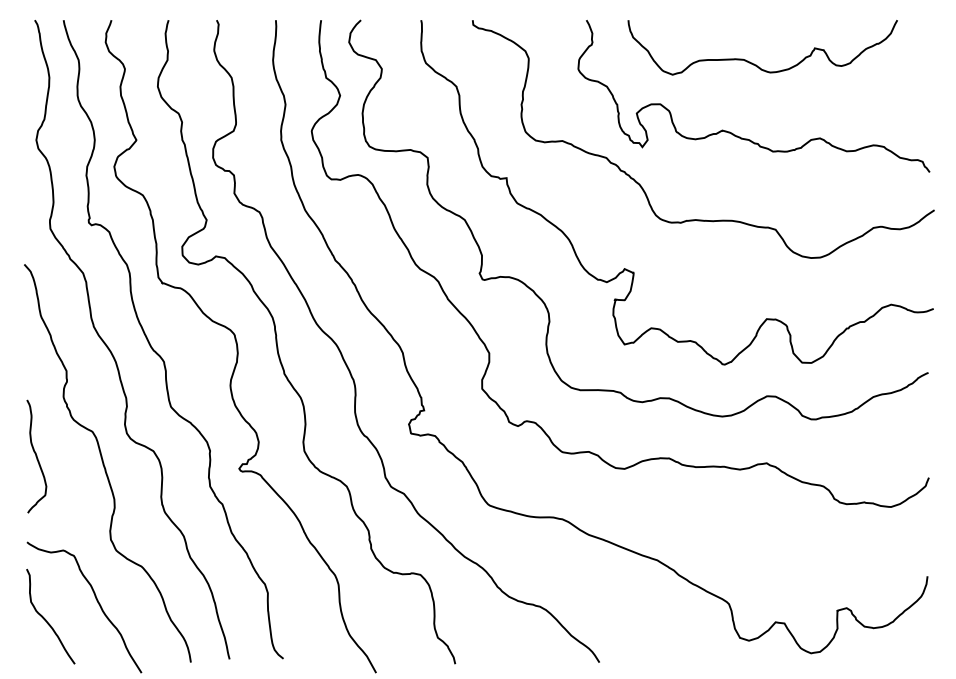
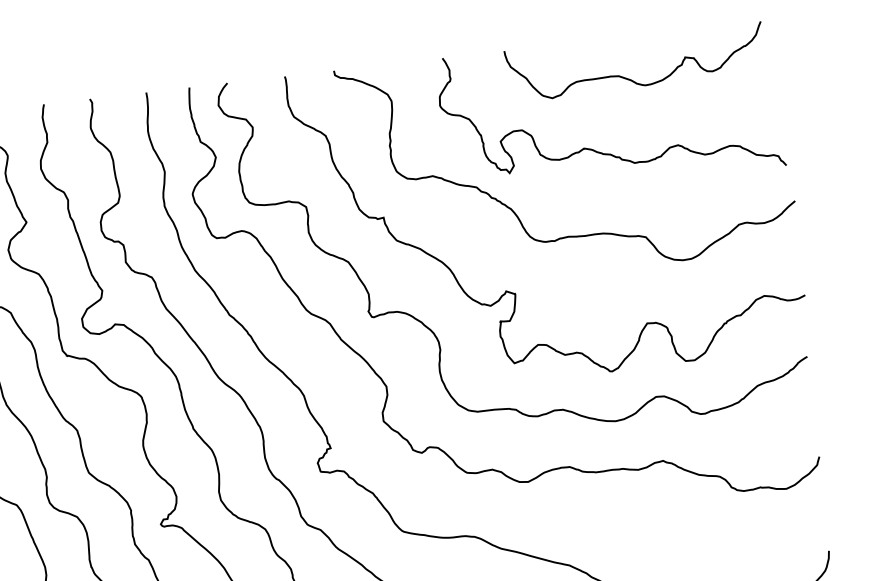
curve: (754, 63) -> (629, 78), moved

